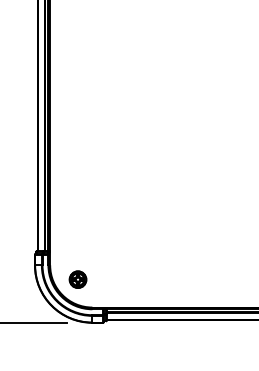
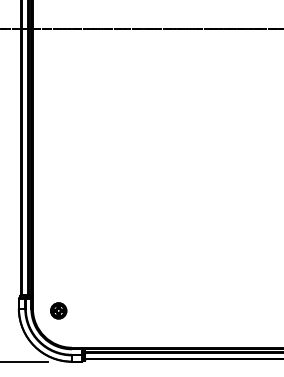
part: (77, 279) -> (58, 310), moved

